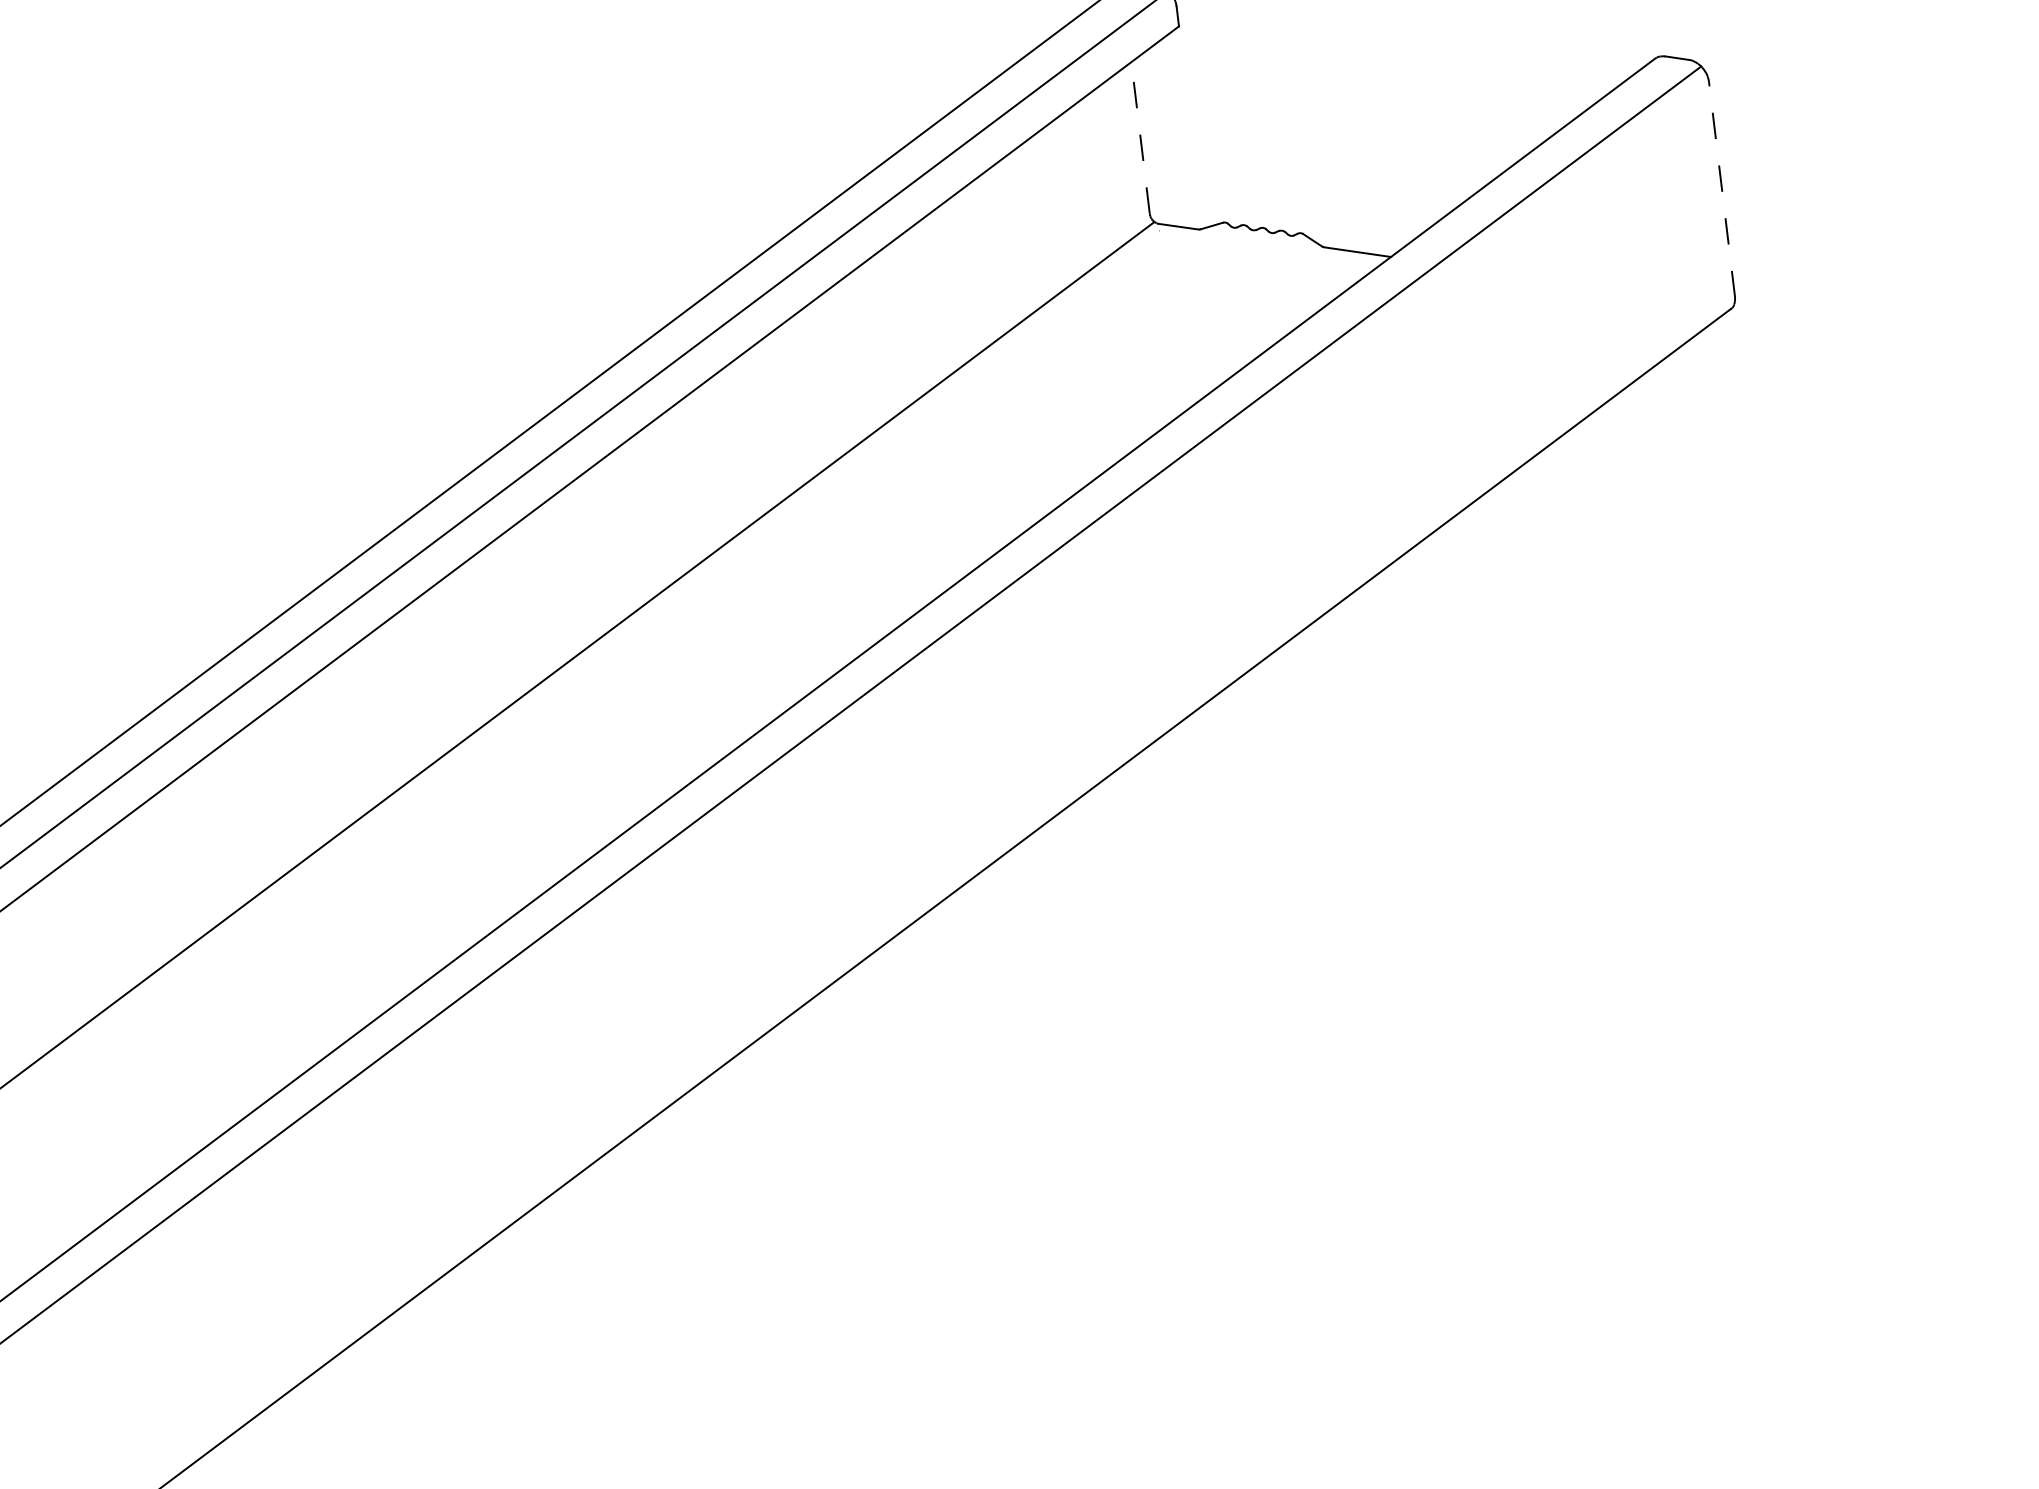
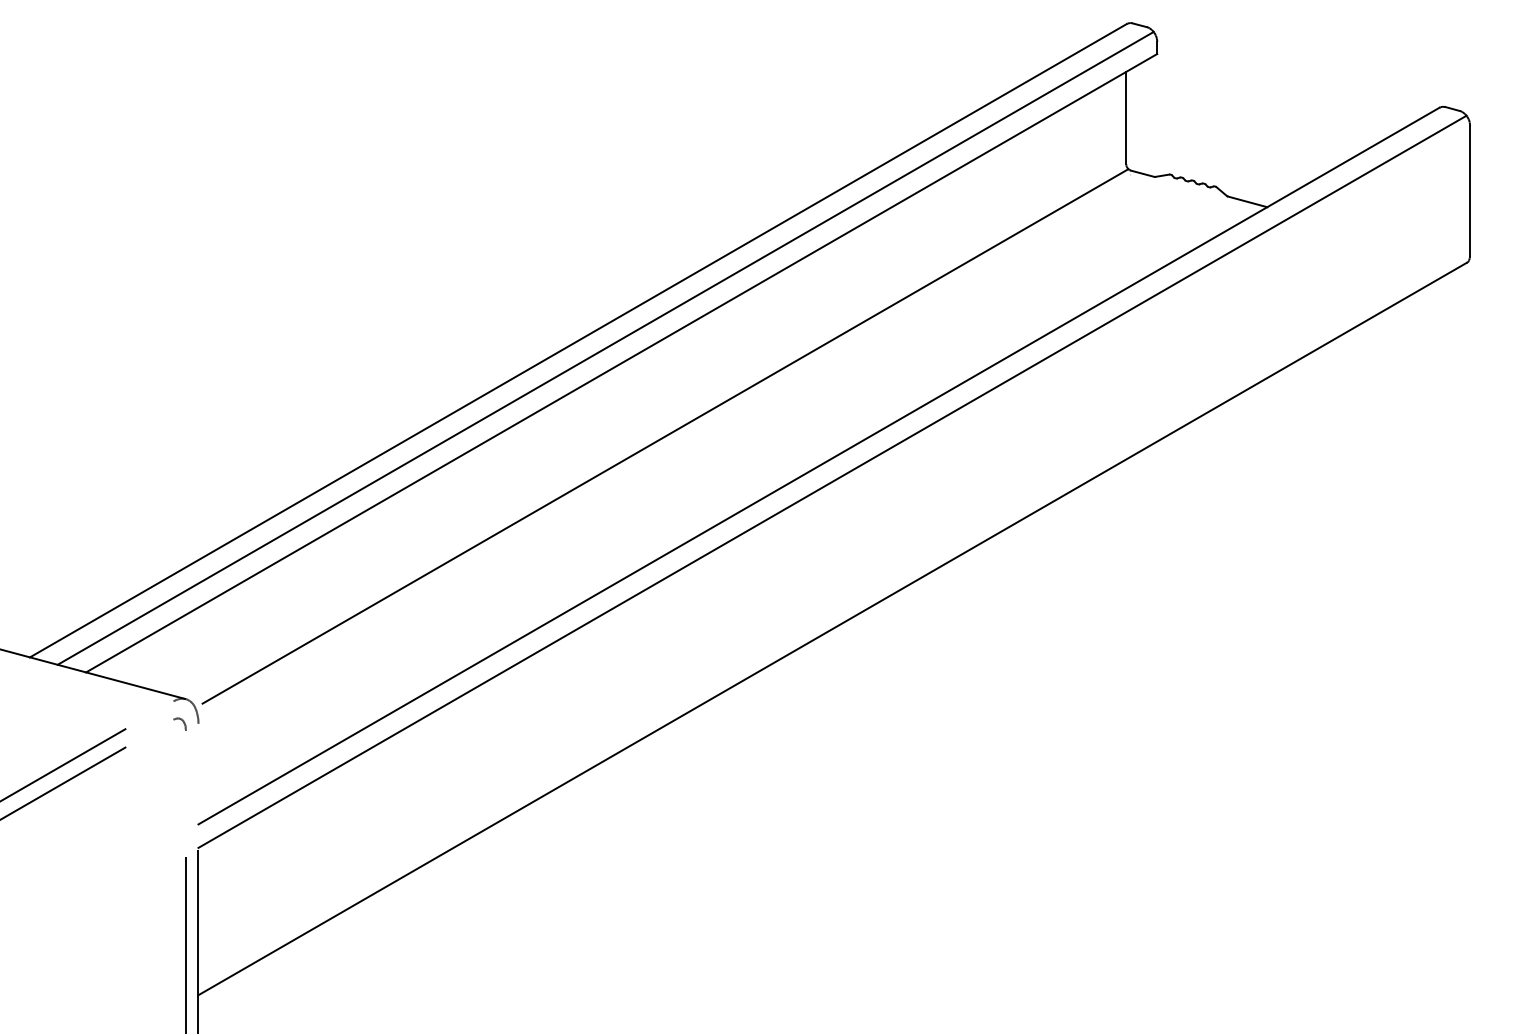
line: (1140, 137) -> (1126, 117), dashed -> solid
line: (1722, 188) -> (1470, 190), dashed -> solid

